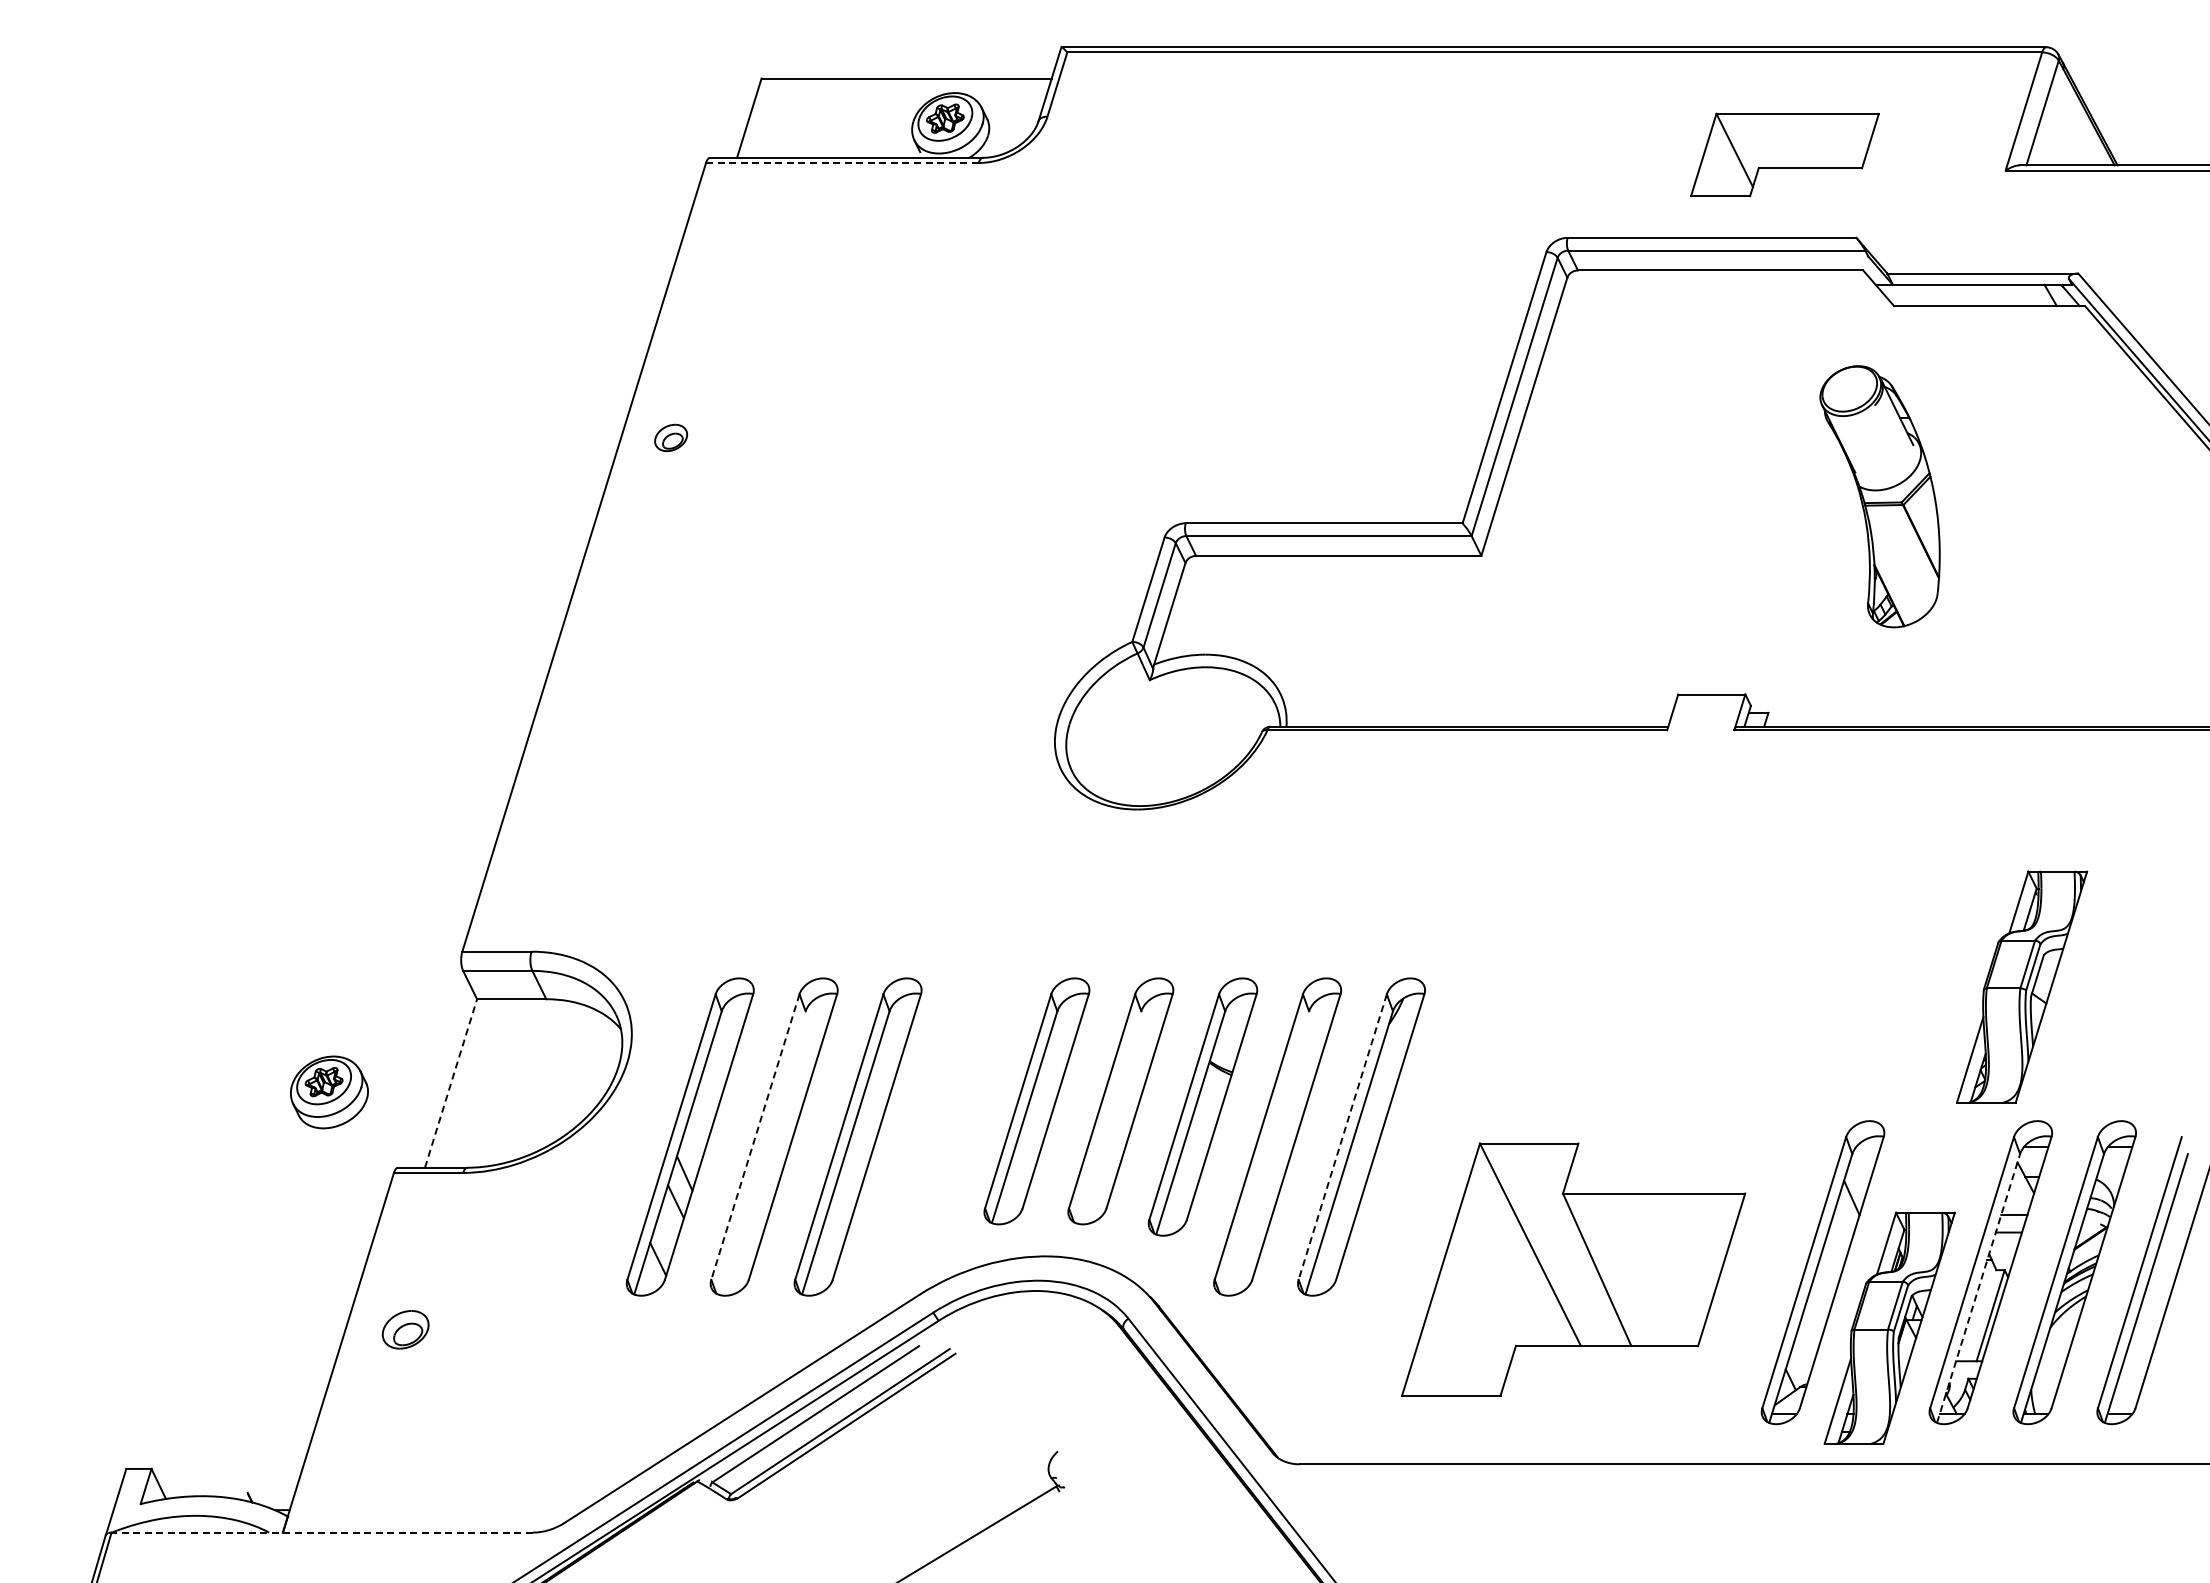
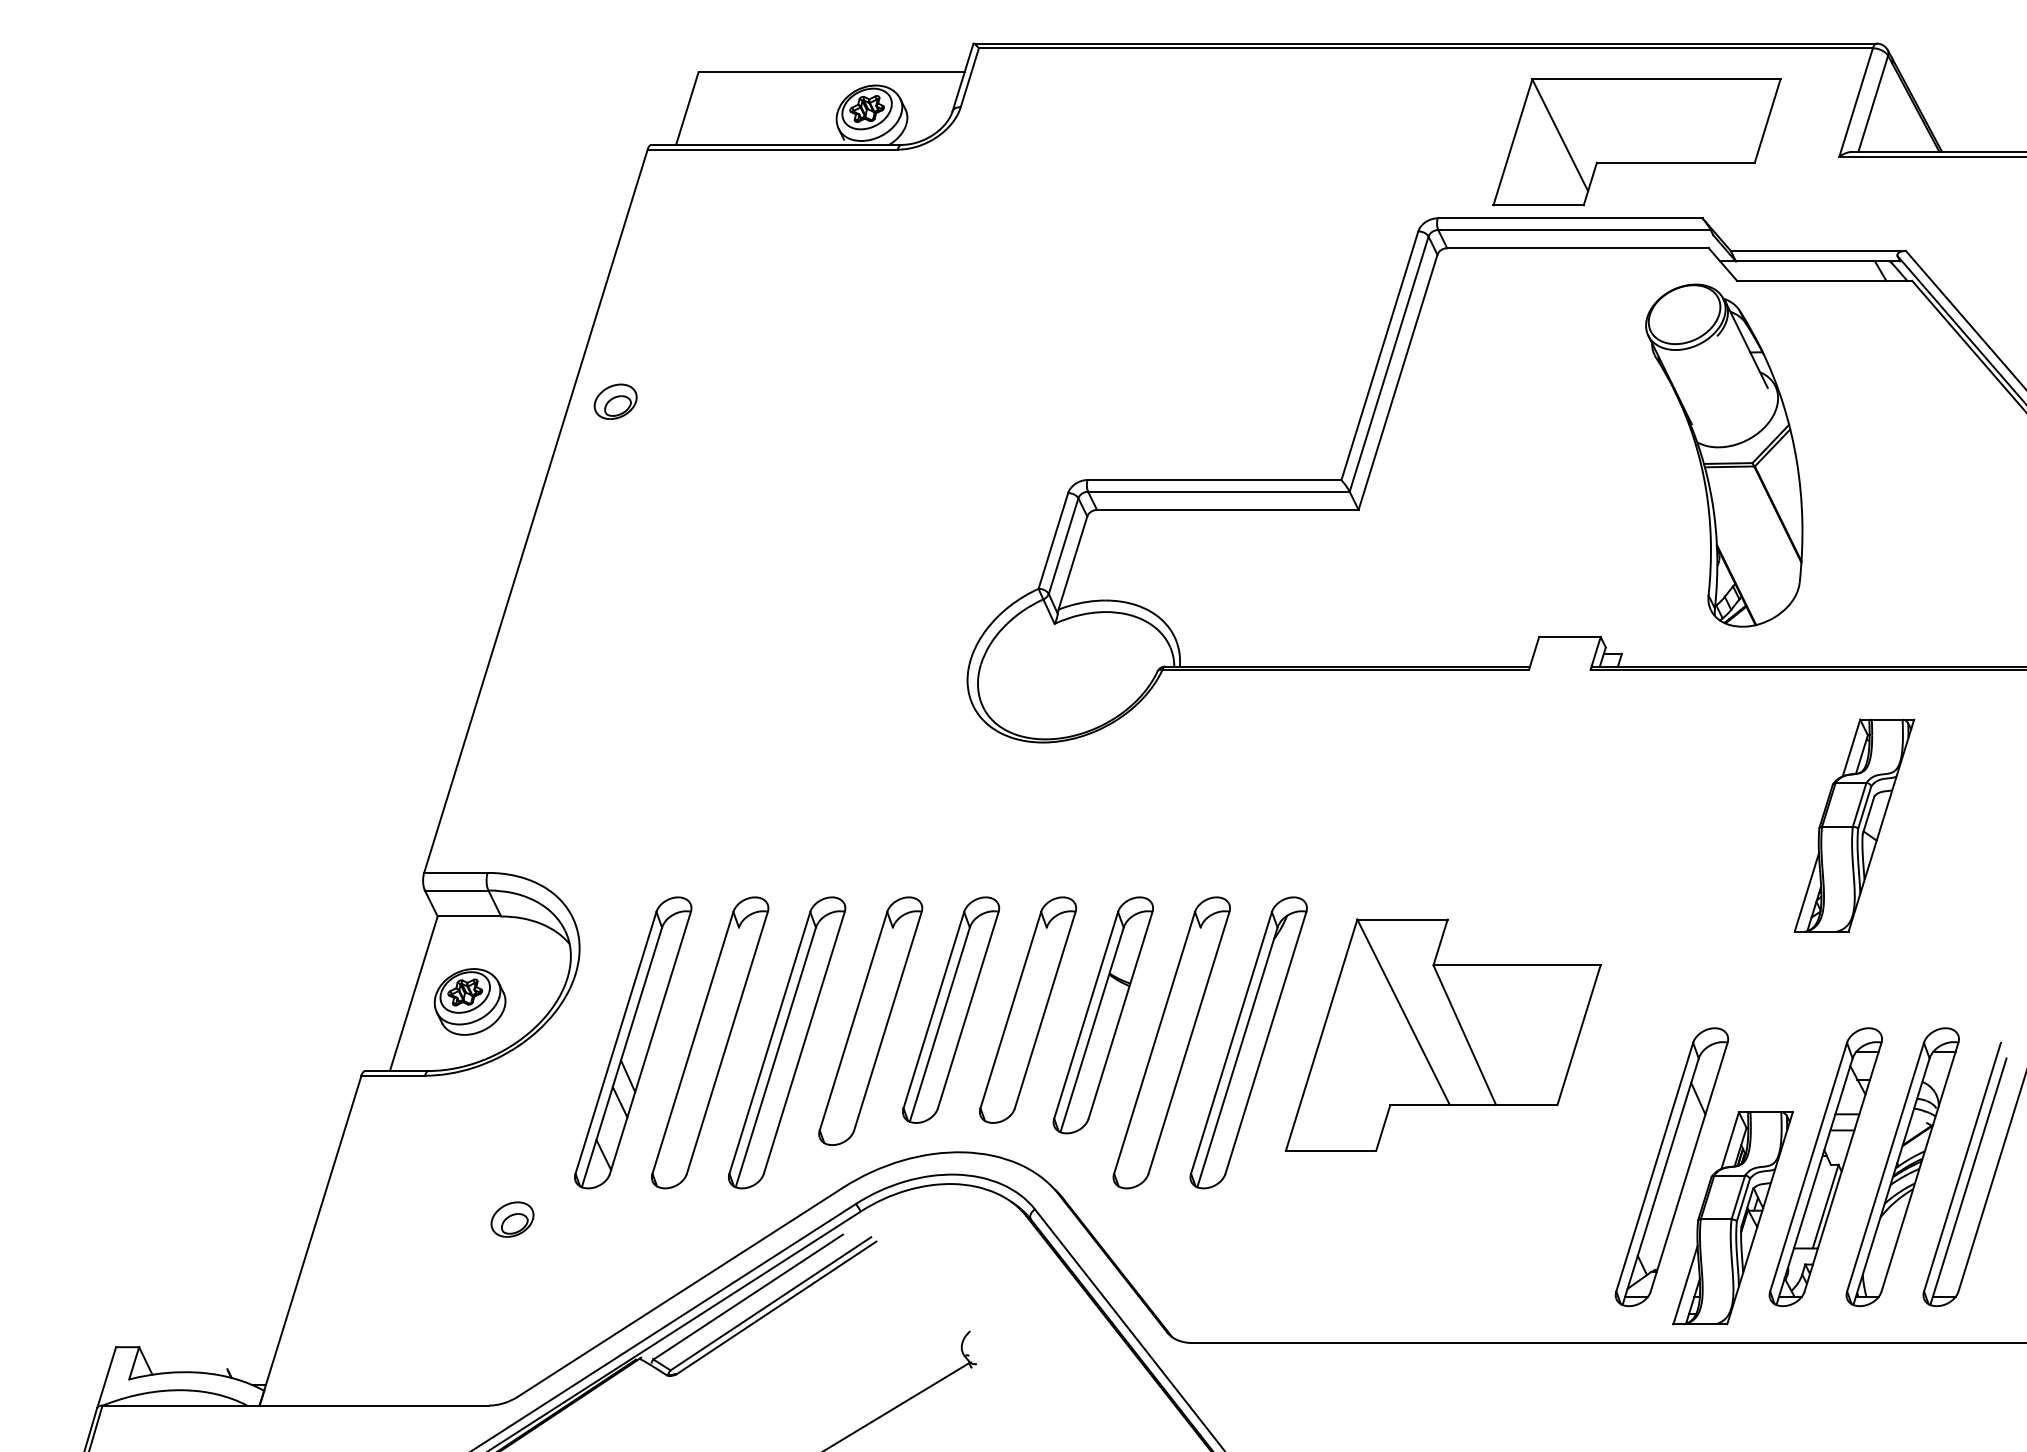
part: (1784, 154) -> (1636, 141), size x1.67
line: (842, 162) -> (772, 149), dashed -> solid
part: (670, 437) -> (615, 401), size x1.43
part: (1879, 496) -> (1723, 455), size x1.43
part: (2022, 986) -> (1854, 825), moved
line: (451, 1083) -> (414, 993), dashed -> solid
part: (329, 1092) -> (470, 1002), moved
part: (949, 1113) -> (870, 1021), added
line: (755, 1137) -> (693, 1043), dashed -> solid
line: (1342, 1137) -> (1231, 1043), dashed -> solid
part: (1573, 1269) -> (1443, 1035), moved
line: (1978, 1288) -> (1814, 1181), dashed -> solid
part: (405, 1329) -> (512, 1219), moved
line: (322, 1532) -> (295, 1405), dashed -> solid

